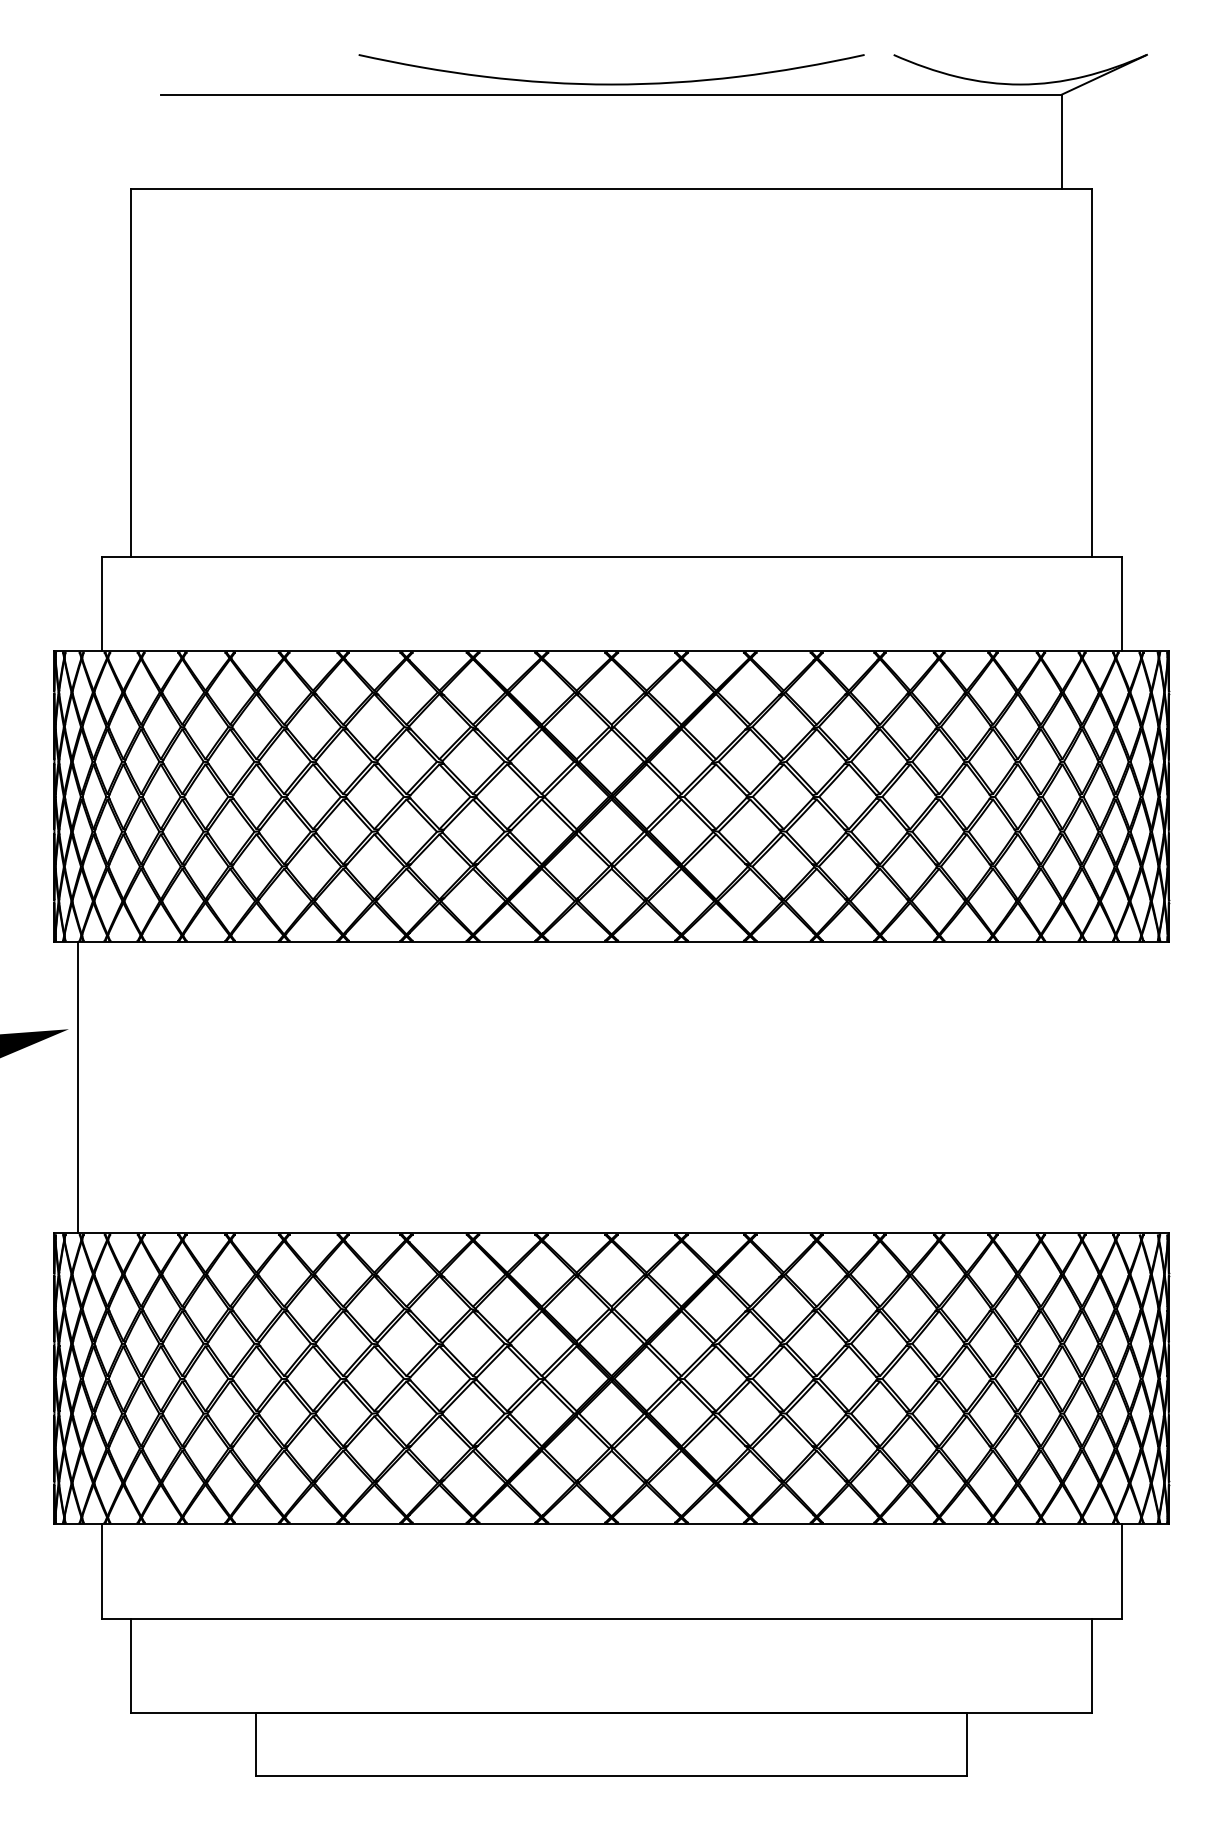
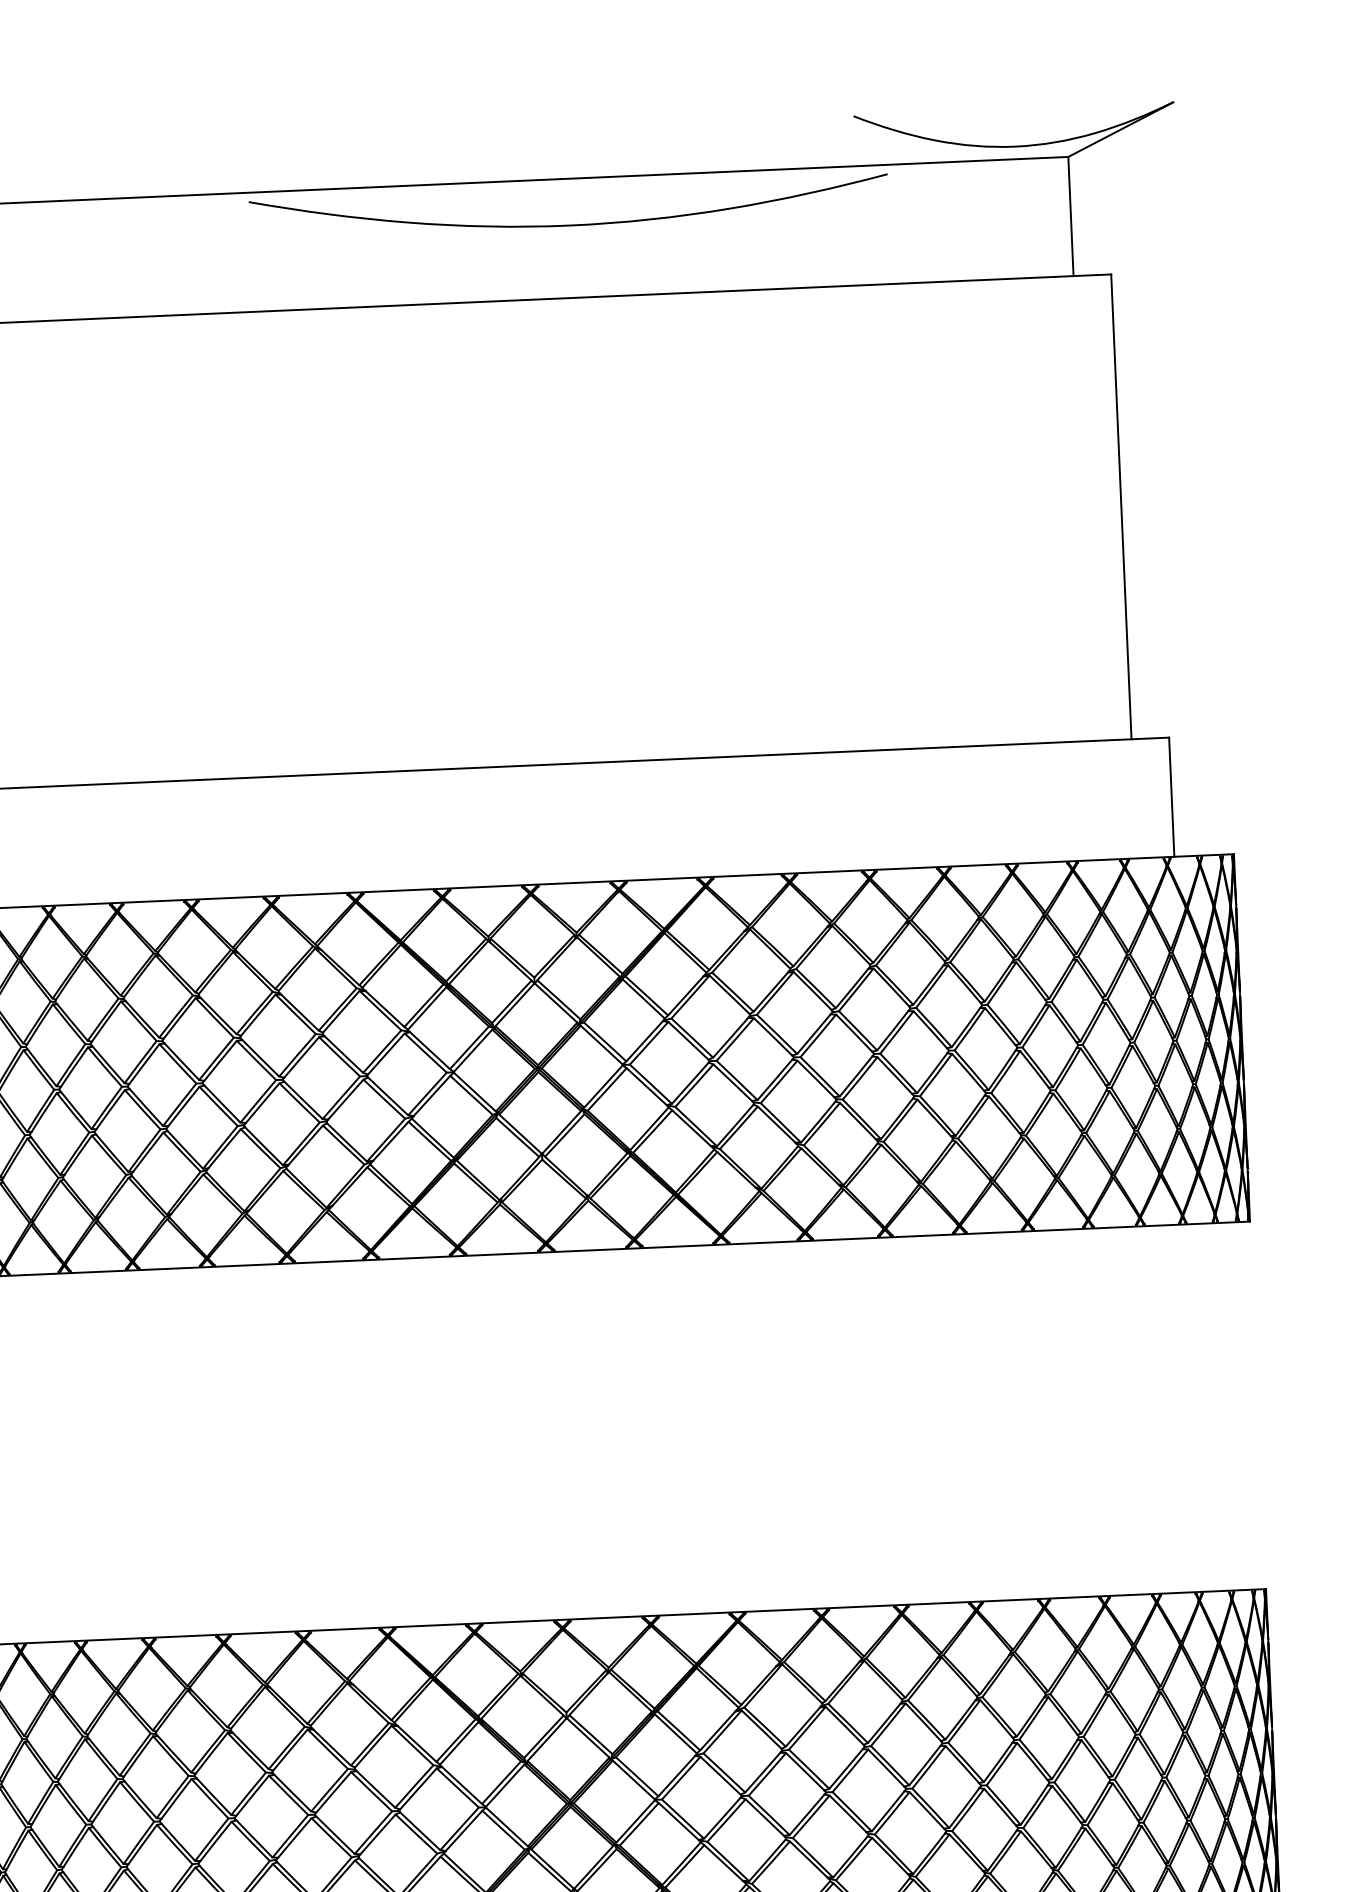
curve: (611, 83) -> (569, 224), moved

